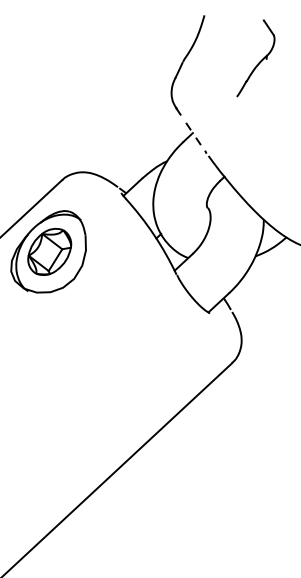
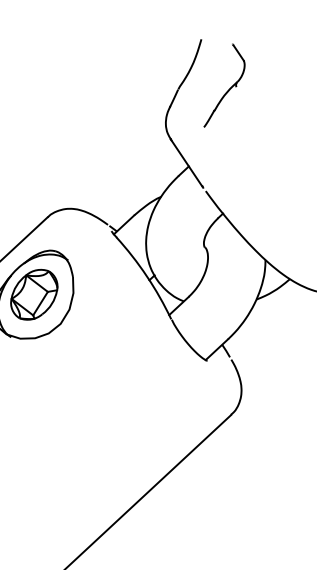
part: (255, 58) -> (224, 85), moved
line: (190, 130) -> (186, 163), dashed -> solid

